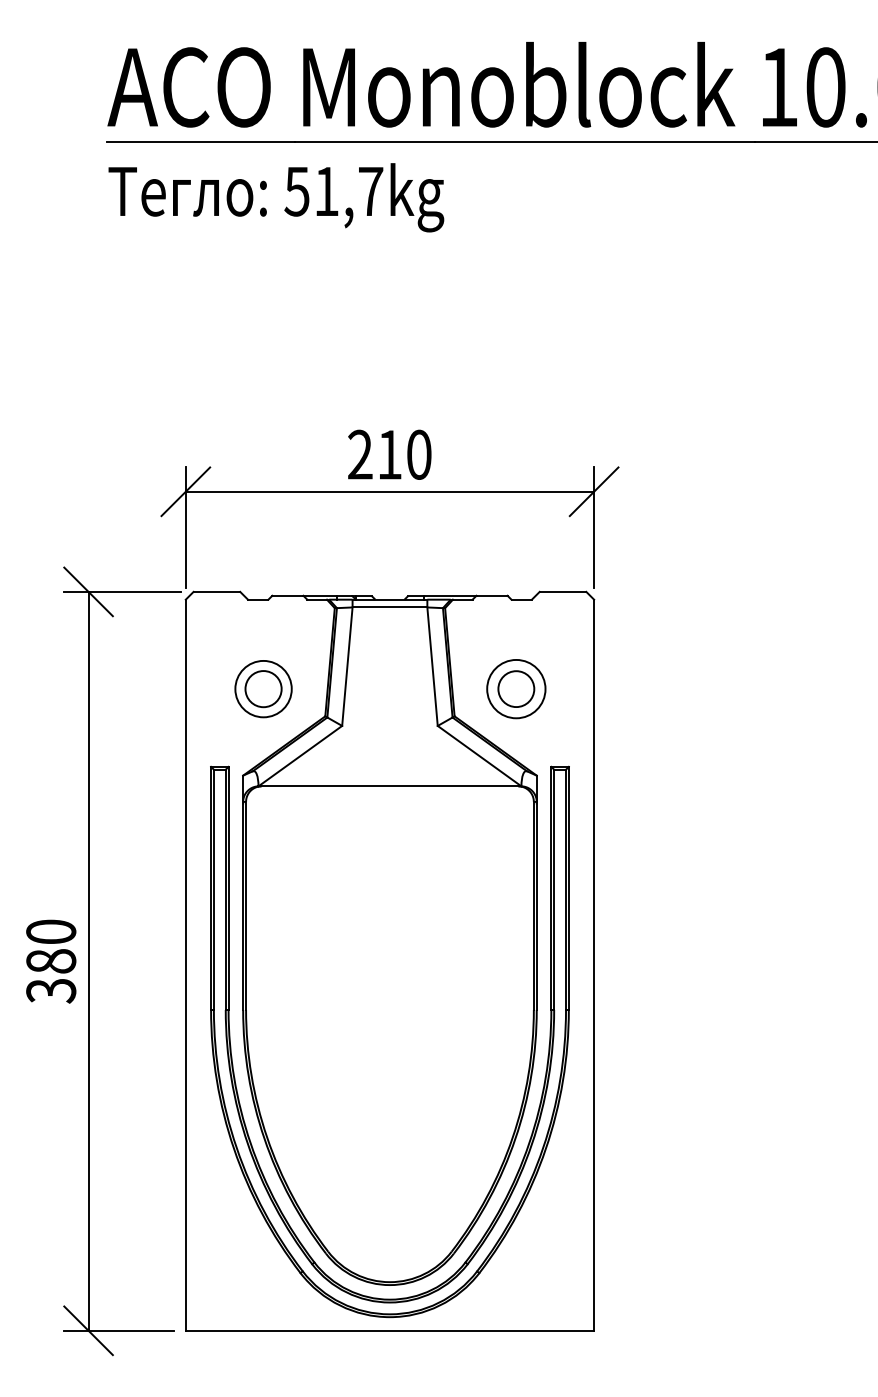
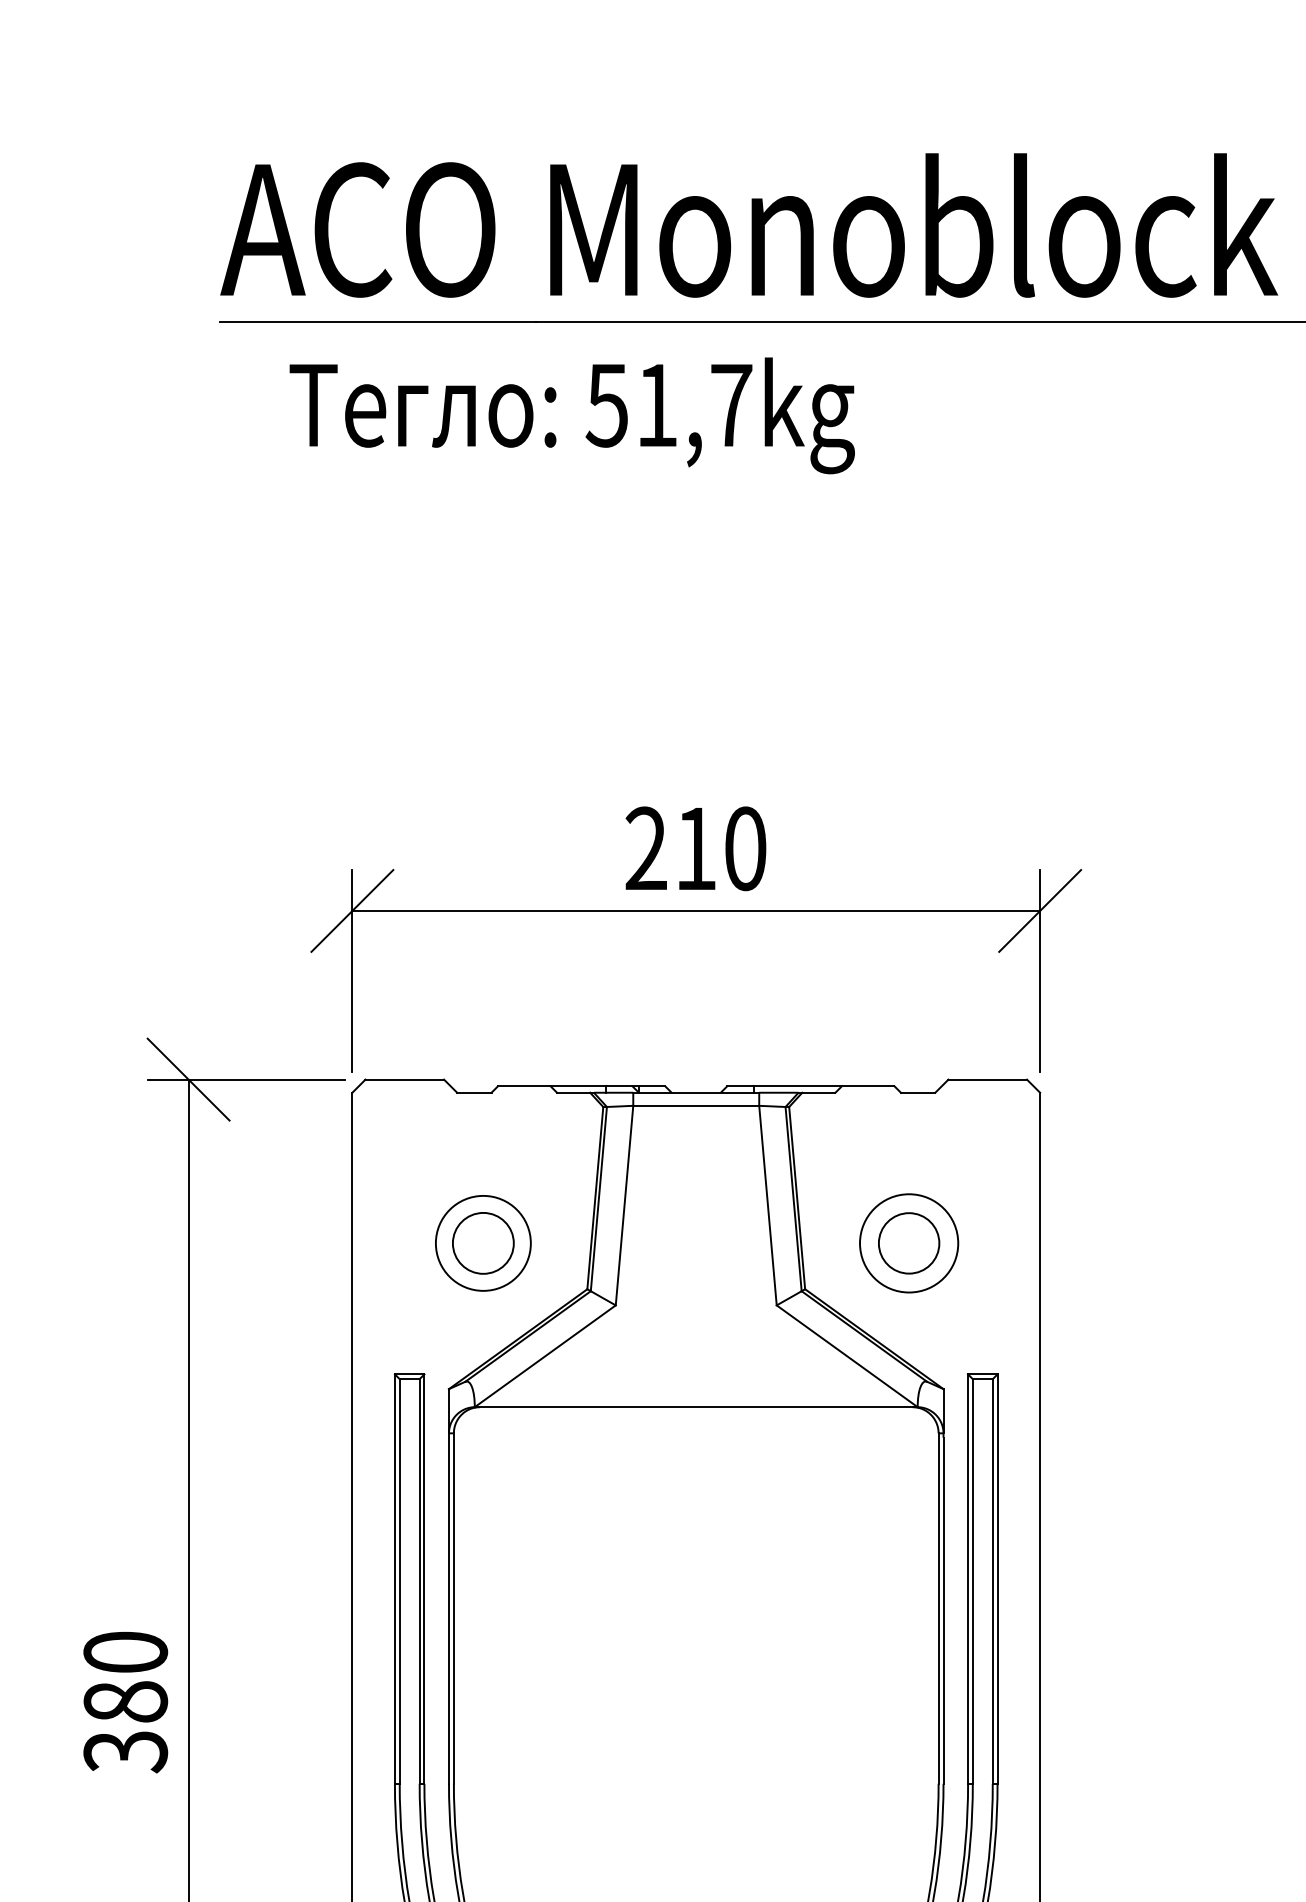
text: (276, 197) -> (572, 415), moved

